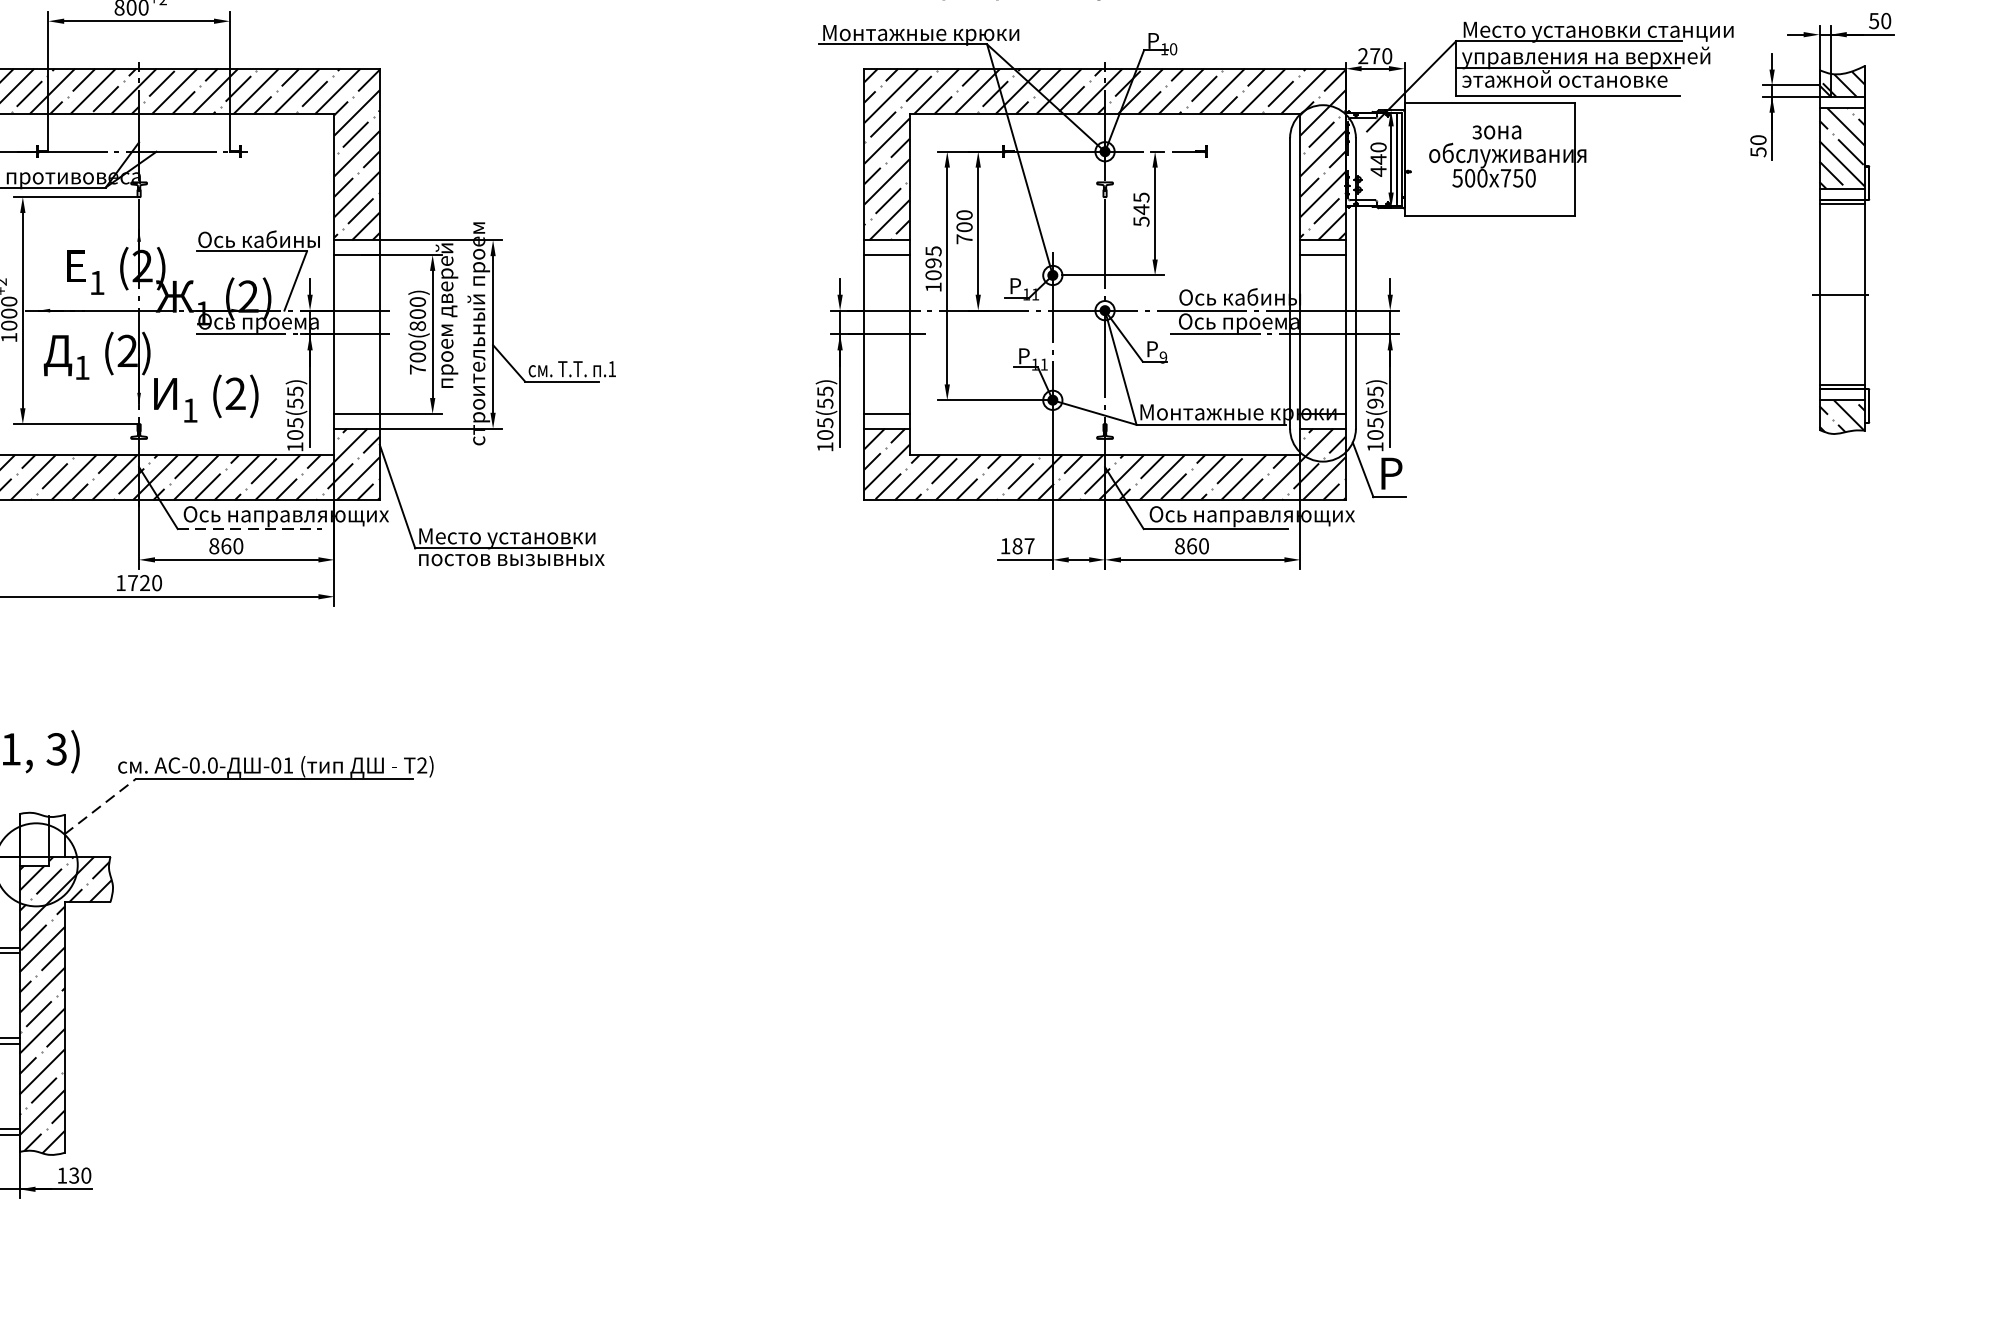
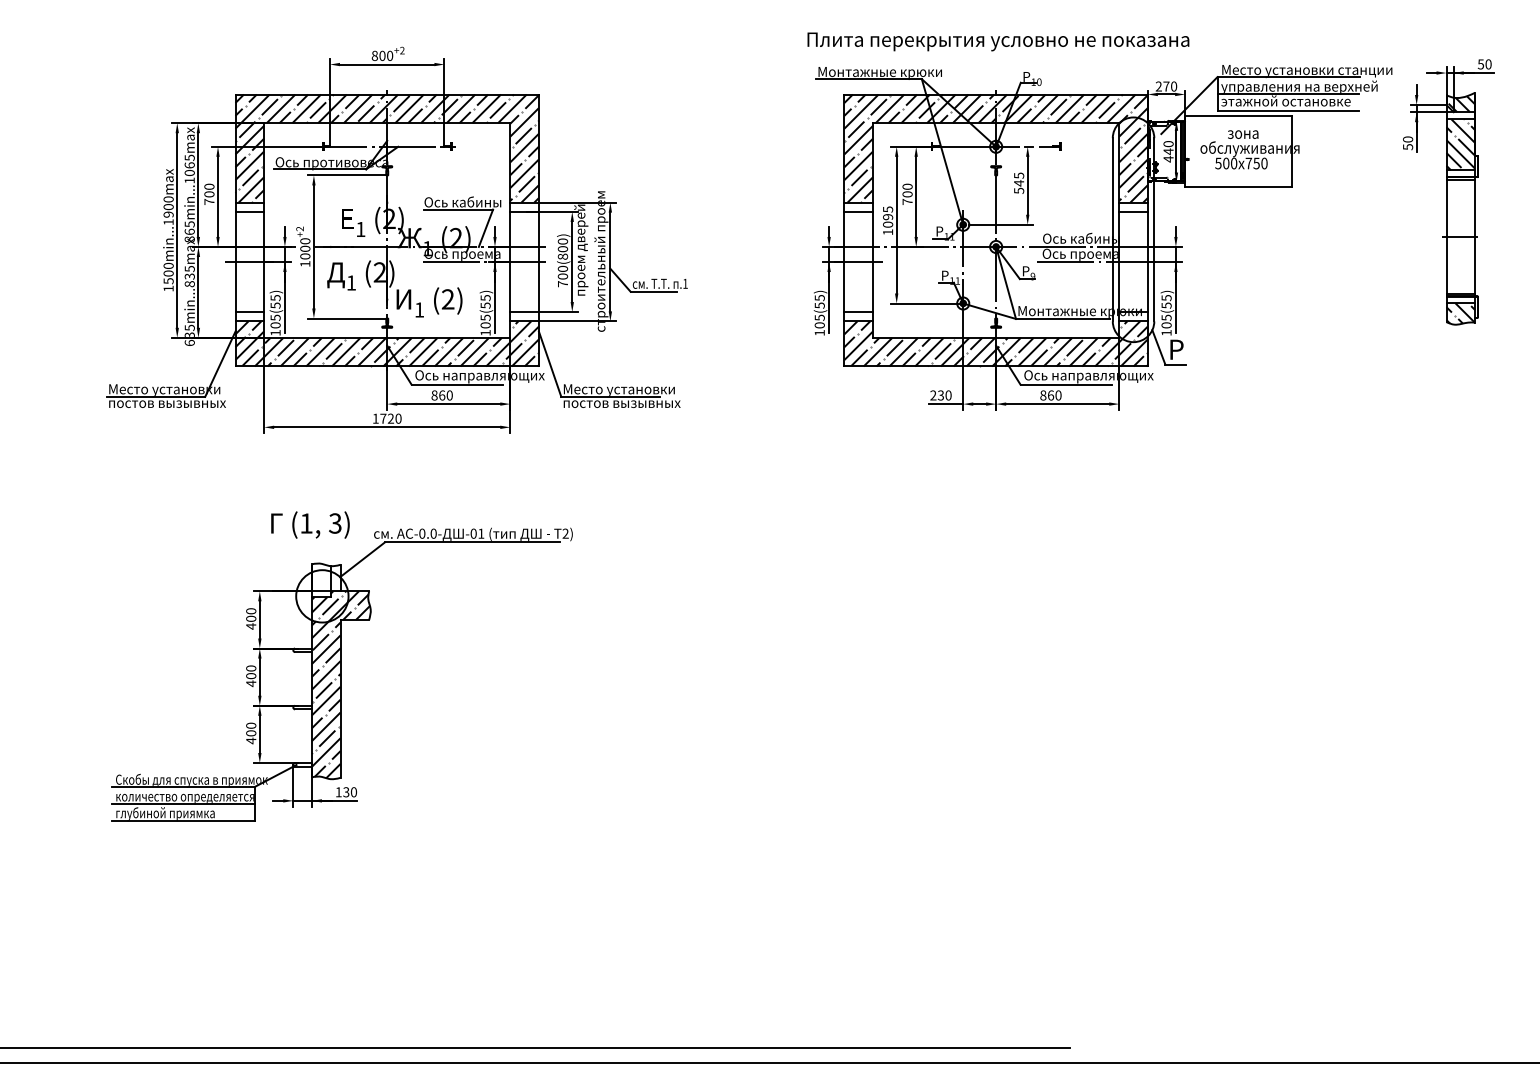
text: (1375, 403) -> (1166, 305), 105(95) -> 105(55)
line: (250, 528) -> (457, 384), dashed -> solid
text: (1016, 546) -> (940, 395), 187 -> 230
line: (101, 806) -> (363, 559), dashed -> solid

